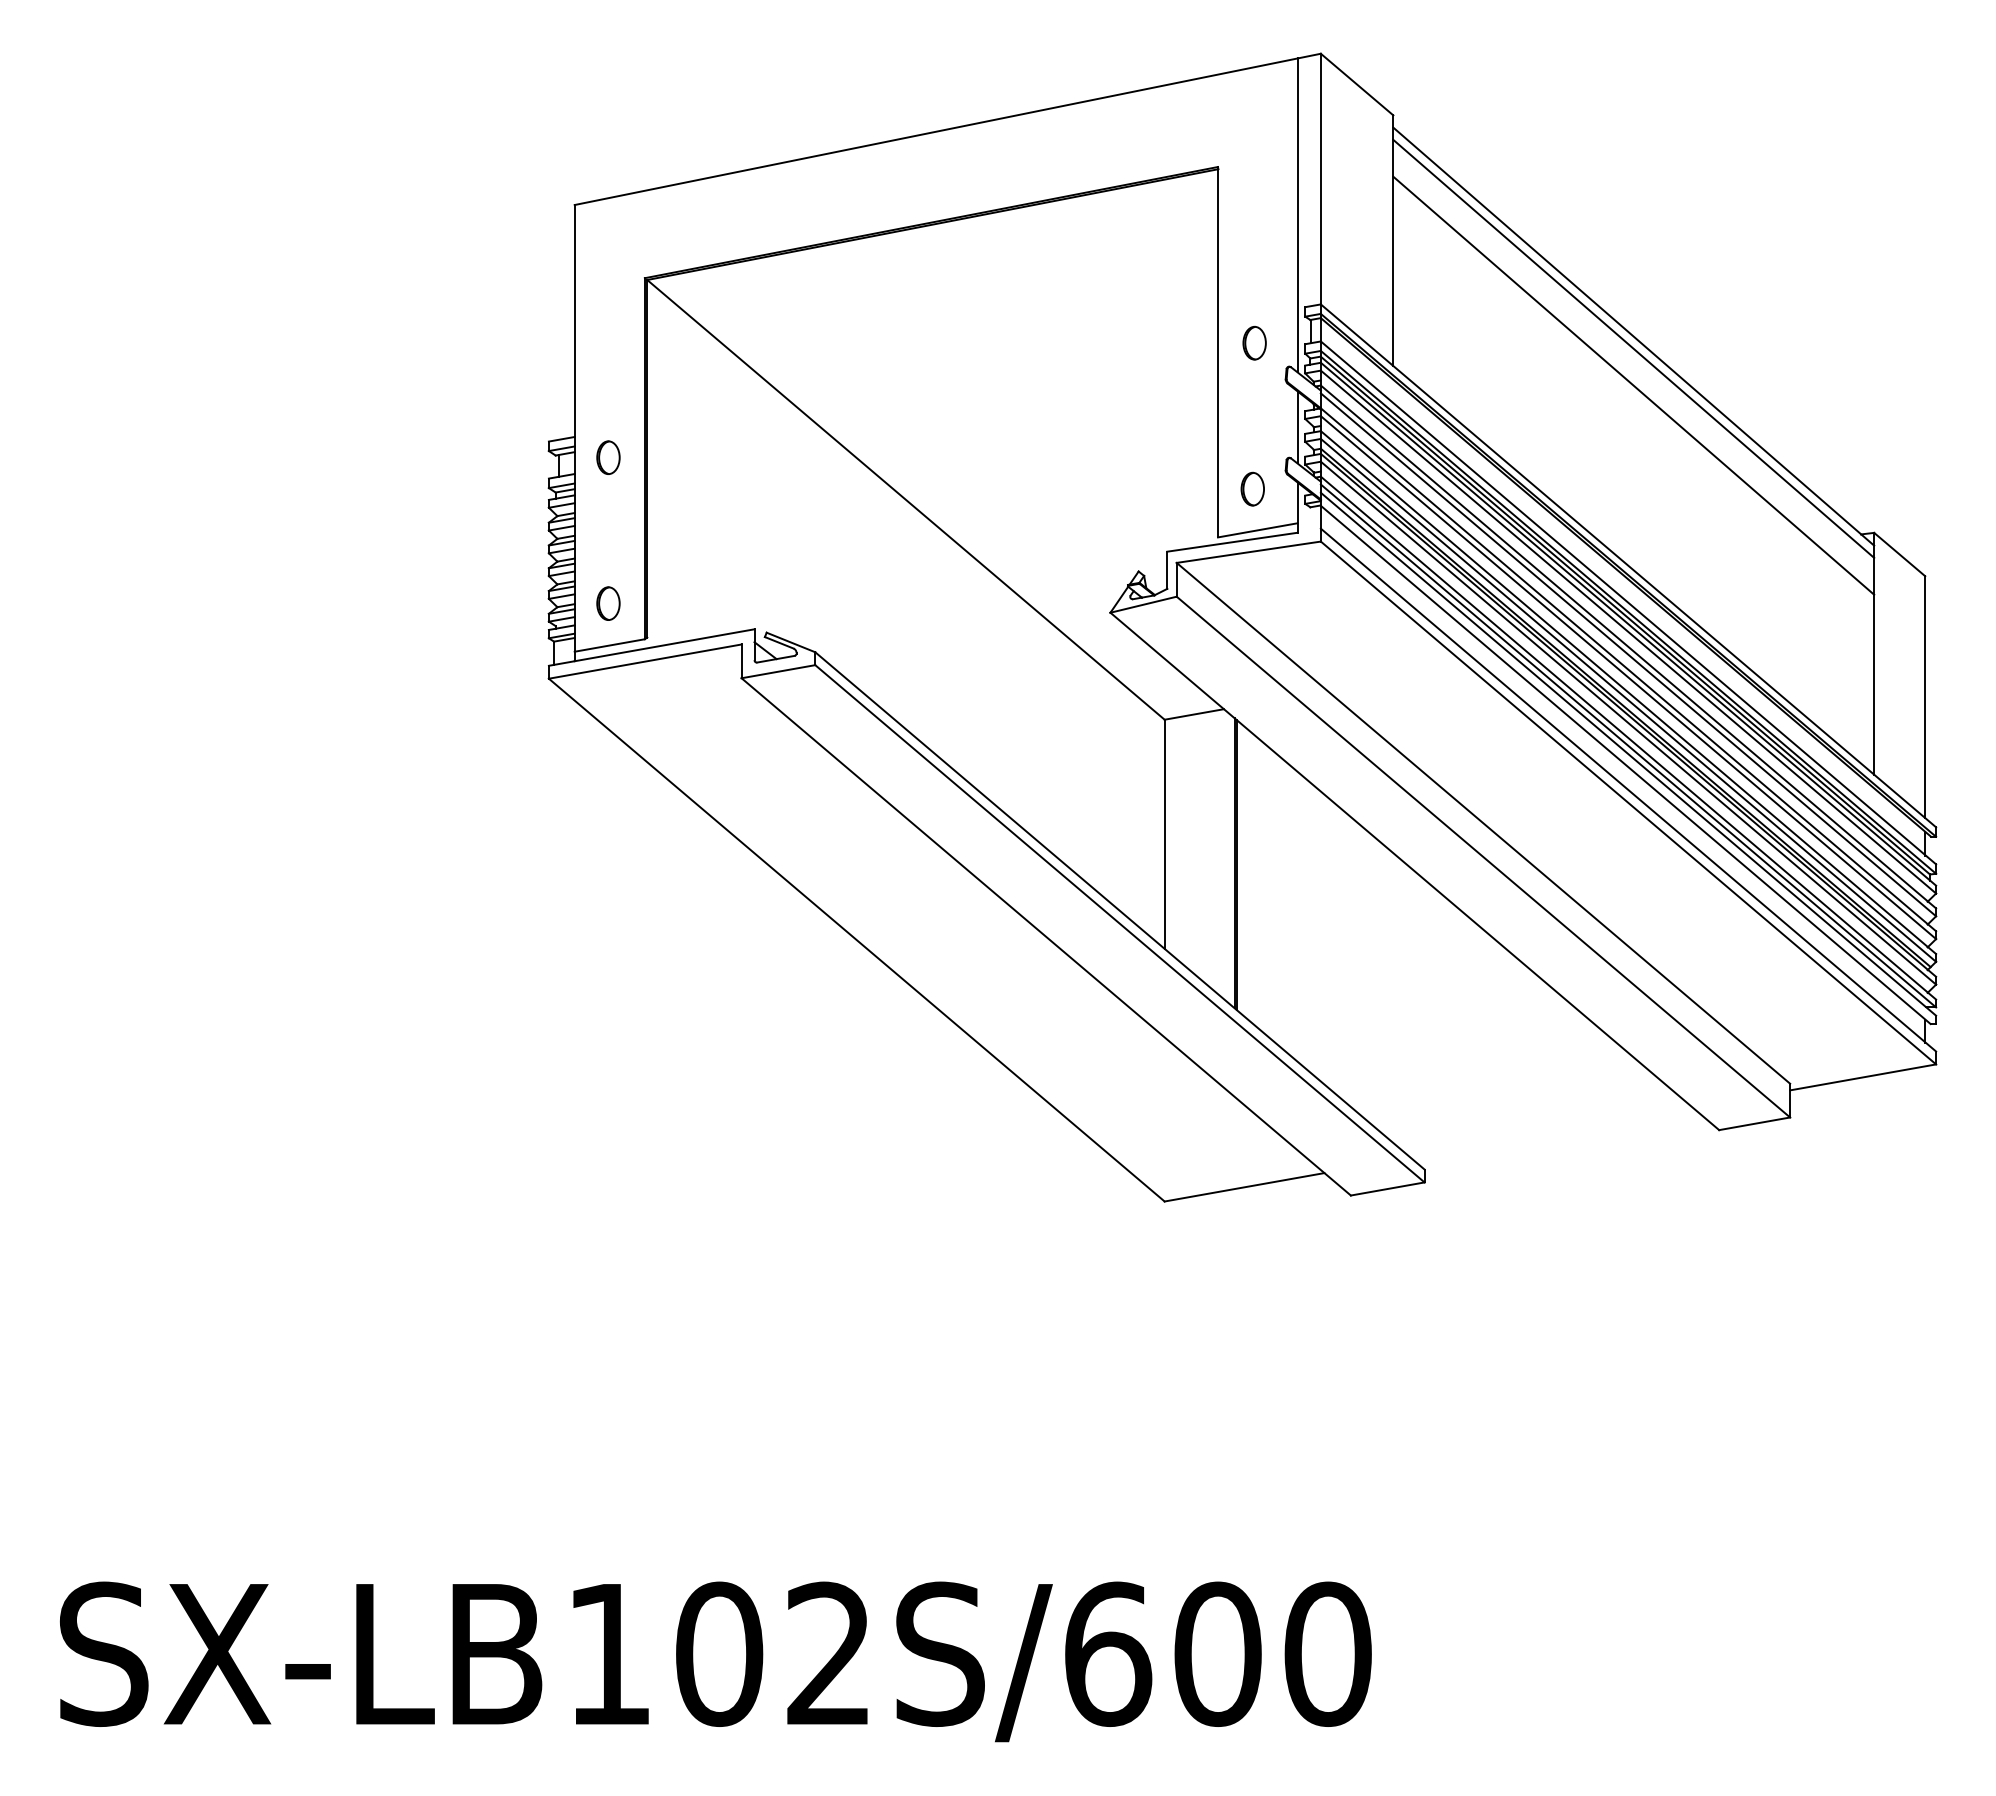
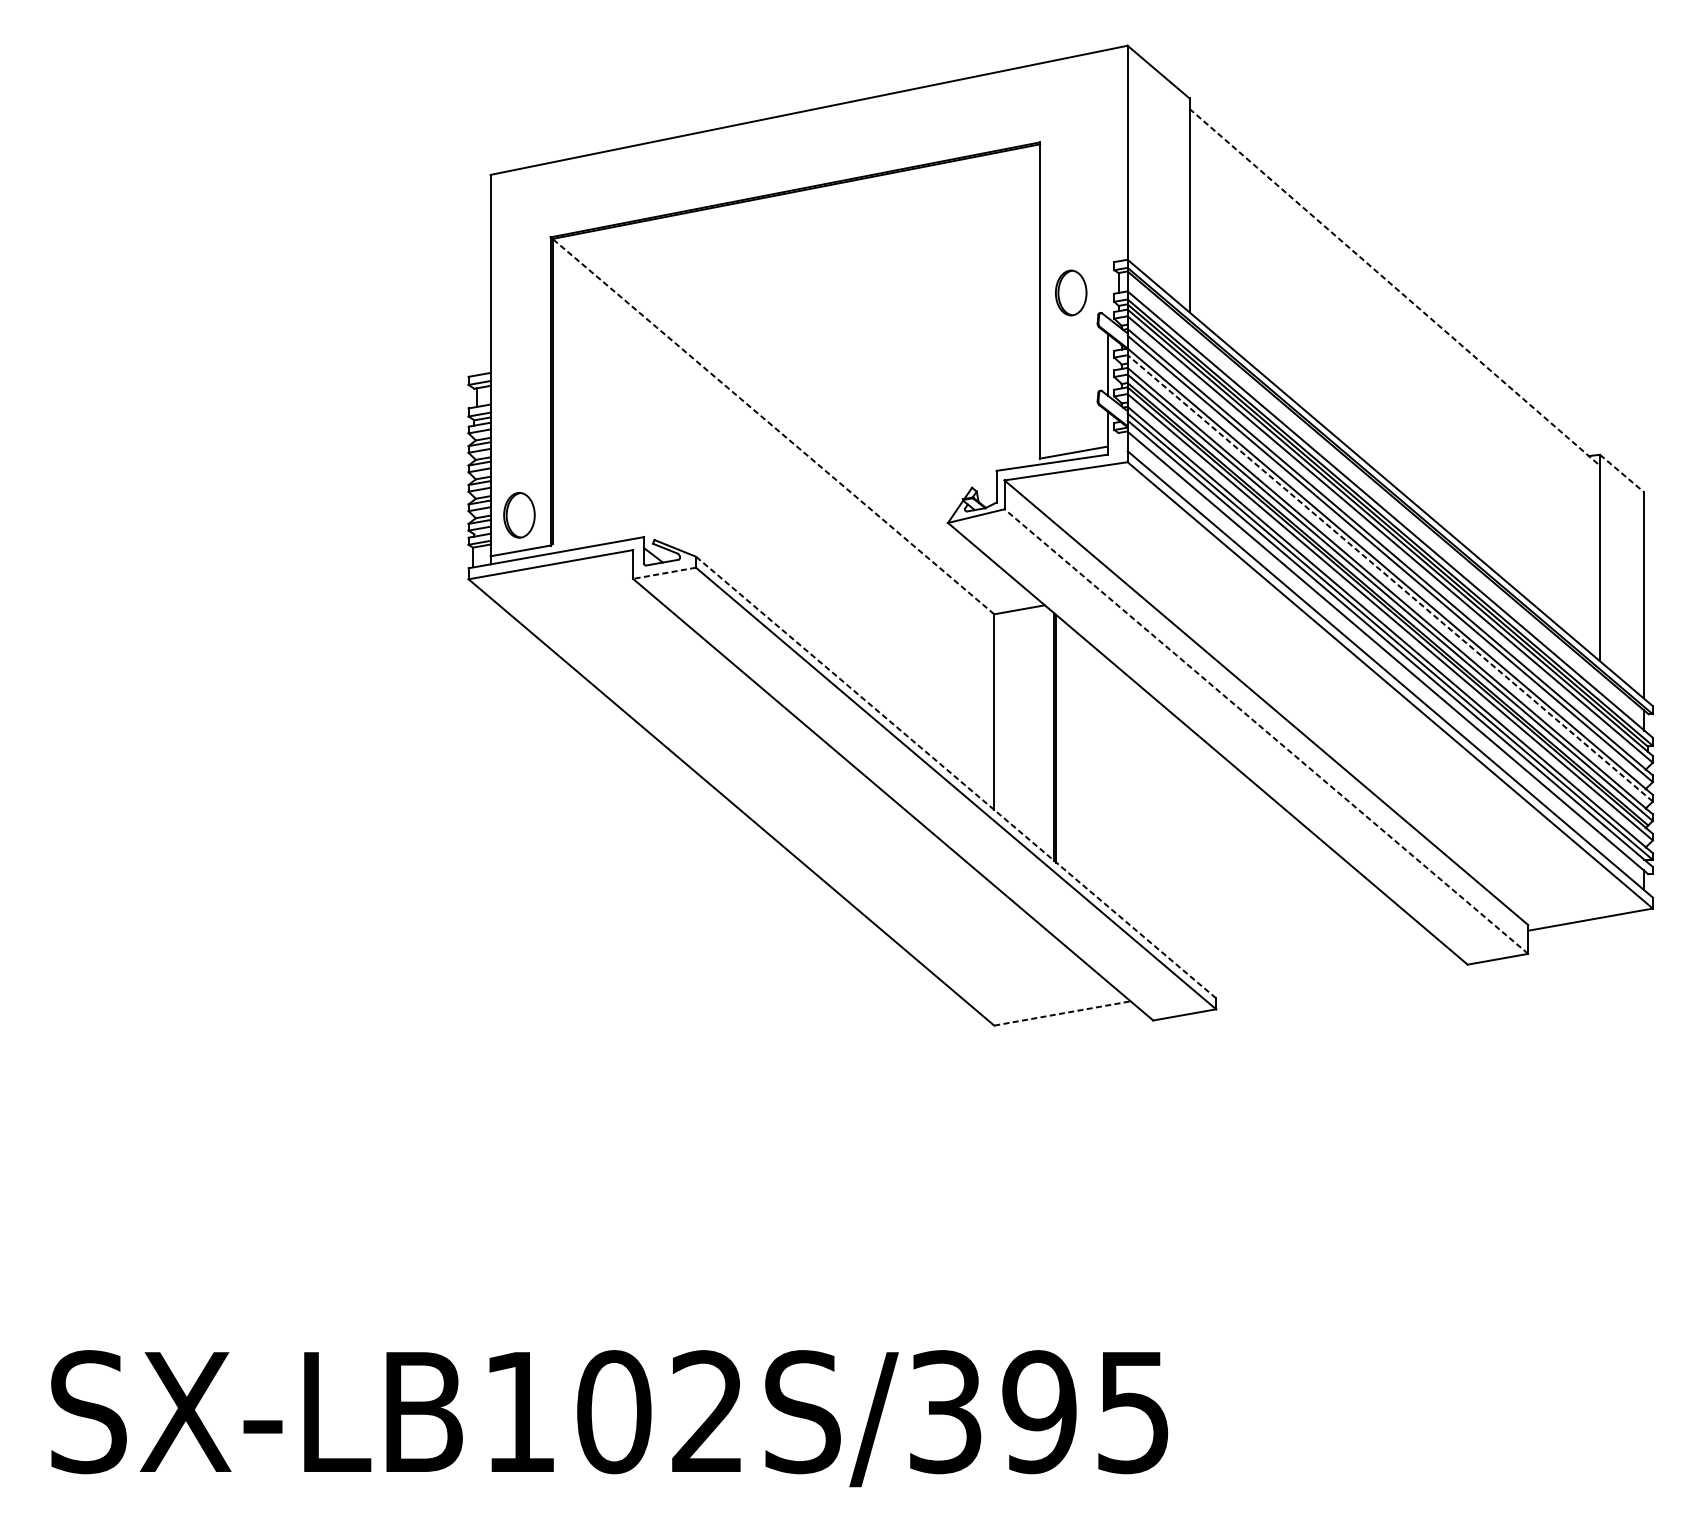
line: (1297, 214) -> (1107, 182), removed
line: (1633, 336) -> (1394, 287), solid -> dashed
part: (1254, 342) -> (1070, 292), size x1.6
line: (1633, 348) -> (1394, 297), removed
line: (1633, 385) -> (1394, 328), removed
part: (608, 457) -> (519, 390), removed
part: (1252, 488) -> (1069, 416), removed
line: (905, 499) -> (773, 426), solid -> dashed
line: (1900, 554) -> (1622, 473), solid -> dashed
part: (608, 603) -> (519, 515), size x1.6
line: (777, 671) -> (663, 573), solid -> dashed
line: (1628, 677) -> (1390, 578), solid -> dashed
line: (1483, 856) -> (1266, 731), solid -> dashed
line: (1119, 910) -> (955, 777), solid -> dashed
line: (1245, 1187) -> (1063, 1013), solid -> dashed
text: (1218, 1653) -> (1040, 1411), SX-LB102S/600 -> SX-LB102S/395

